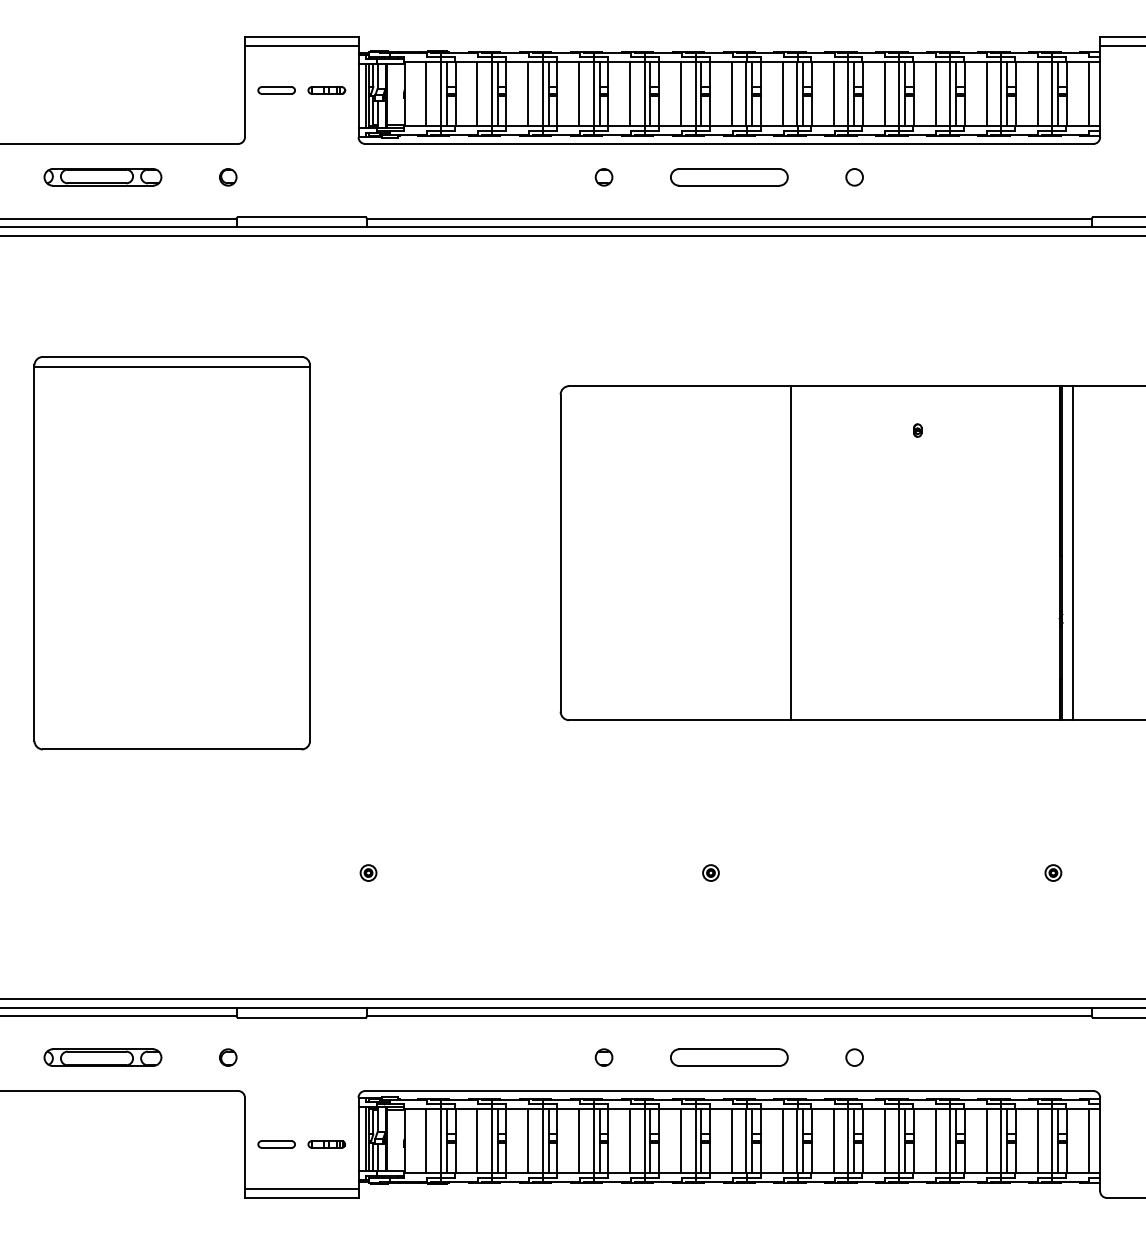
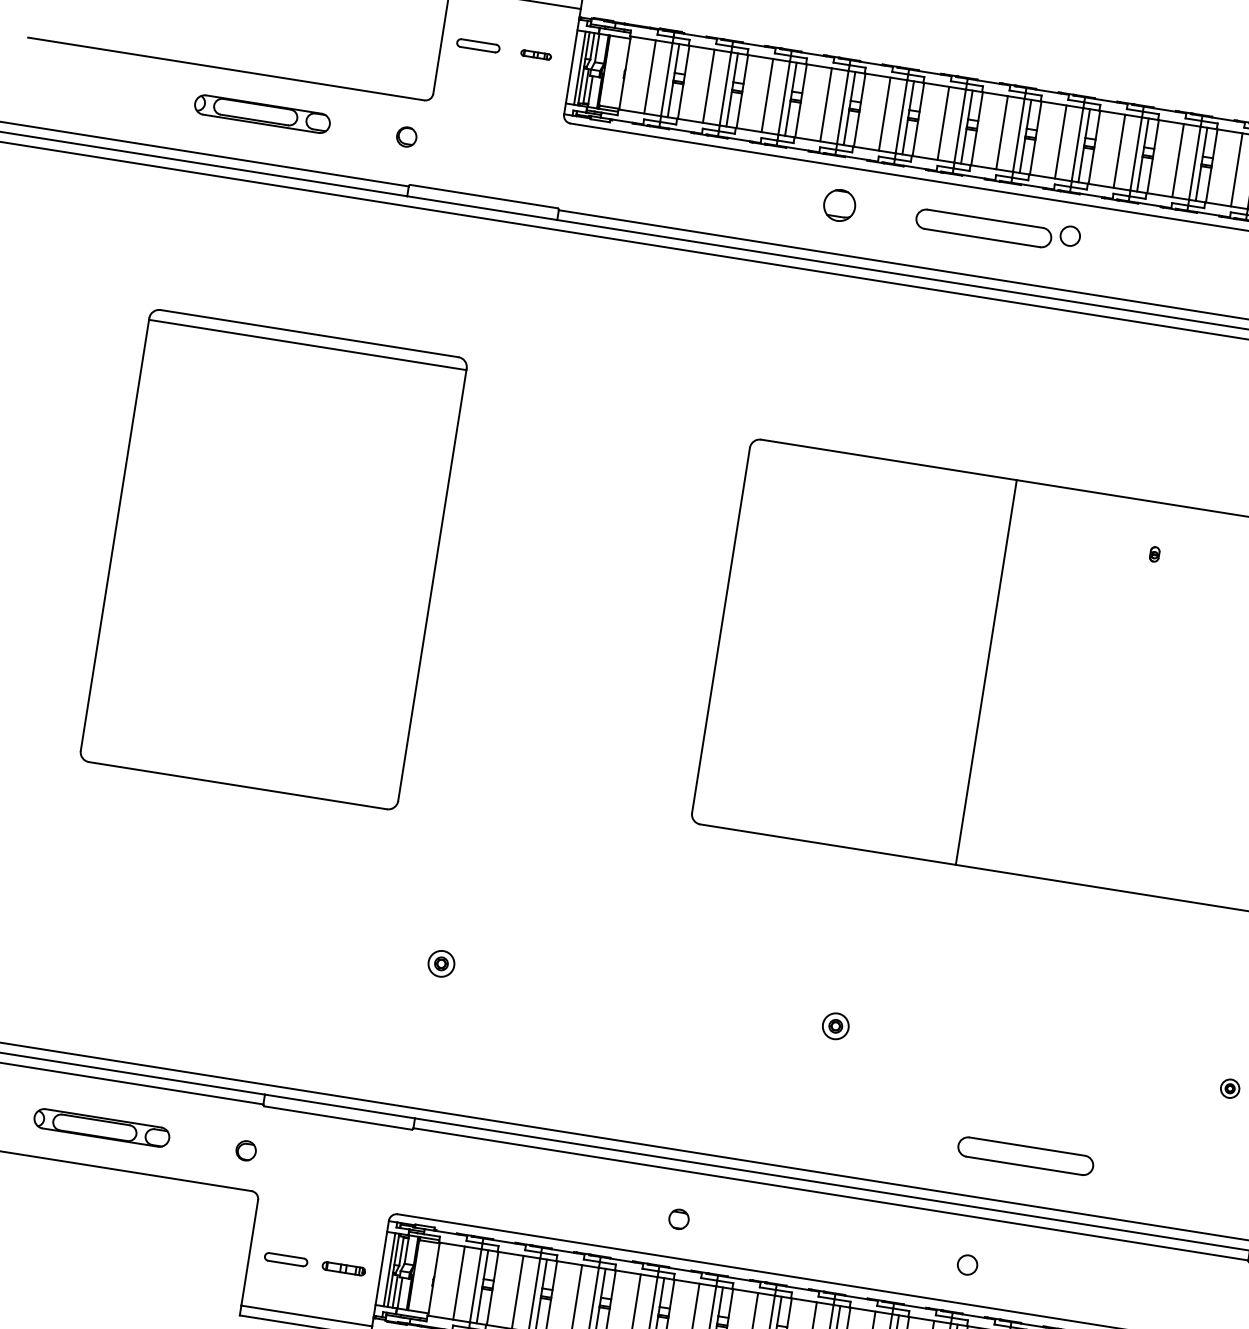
part: (326, 90) -> (535, 54), size x0.7
part: (603, 177) -> (838, 205), size x1.6
circle: (854, 177) -> (1070, 236), moved
part: (368, 872) -> (441, 963), size x1.4
part: (710, 872) -> (835, 1025), size x1.4
part: (729, 1057) -> (1025, 1156), moved

